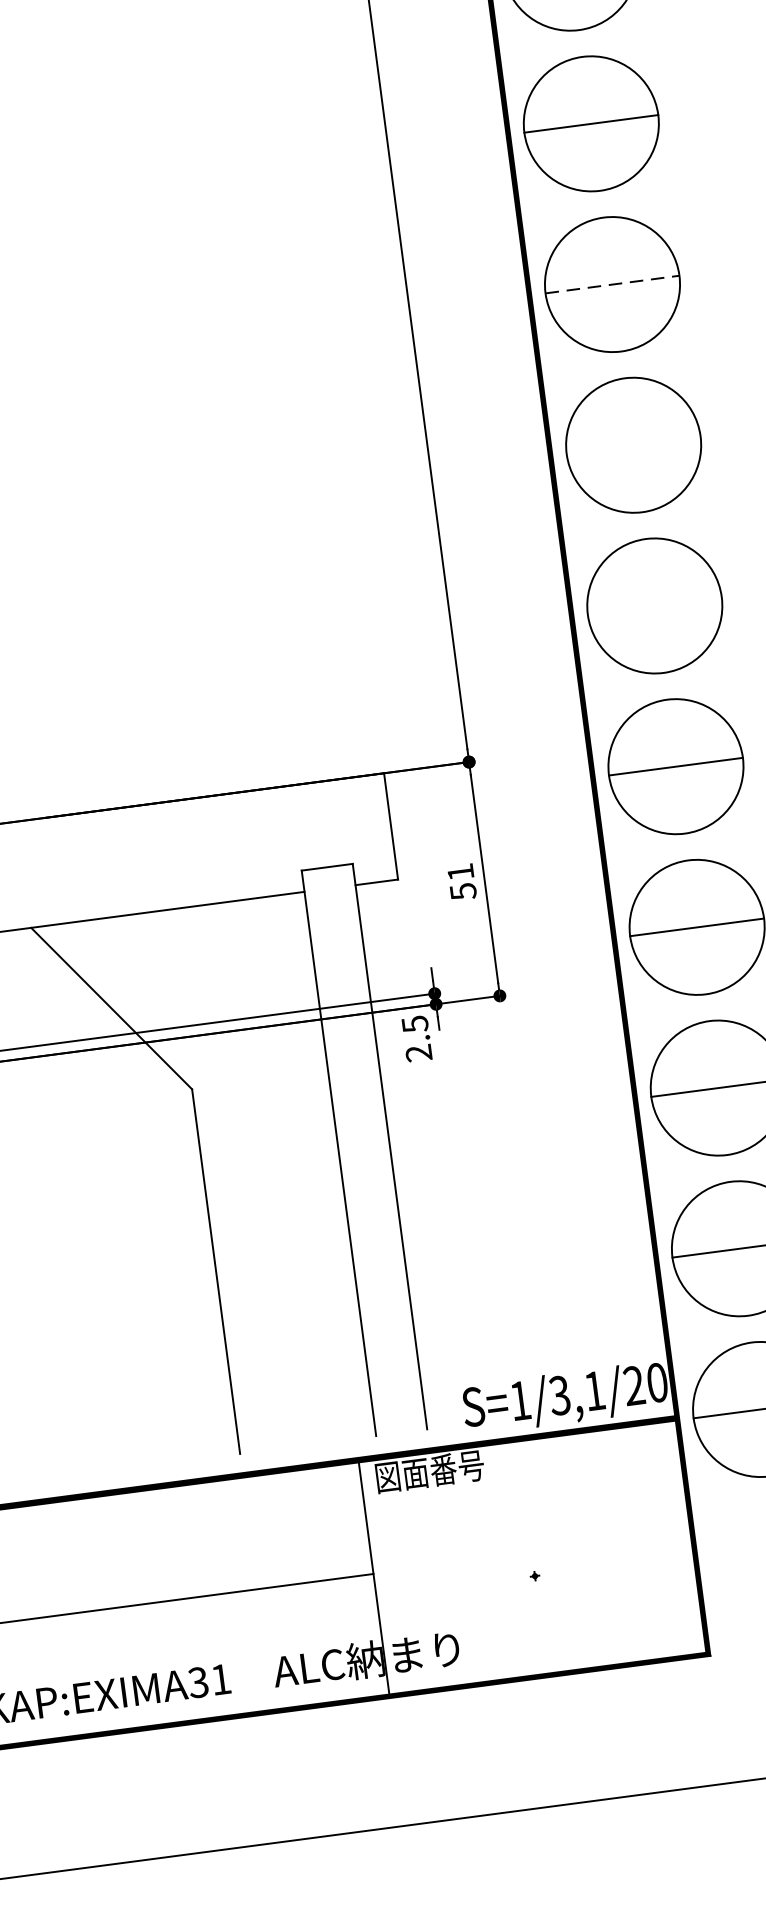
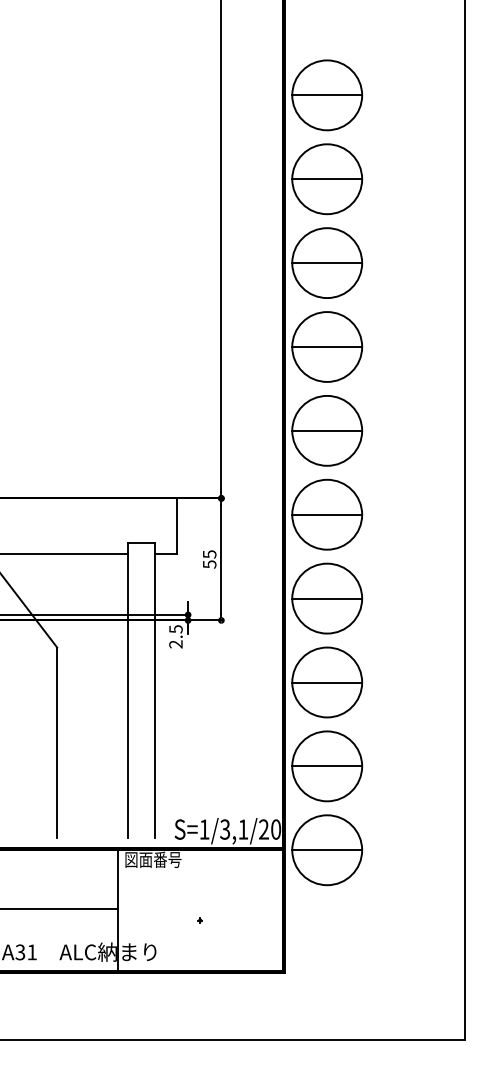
line: (613, 285) -> (327, 263), dashed -> solid
line: (634, 446) -> (327, 347), added
line: (655, 605) -> (327, 430), added
text: (460, 872) -> (209, 554), 51 -> 55

